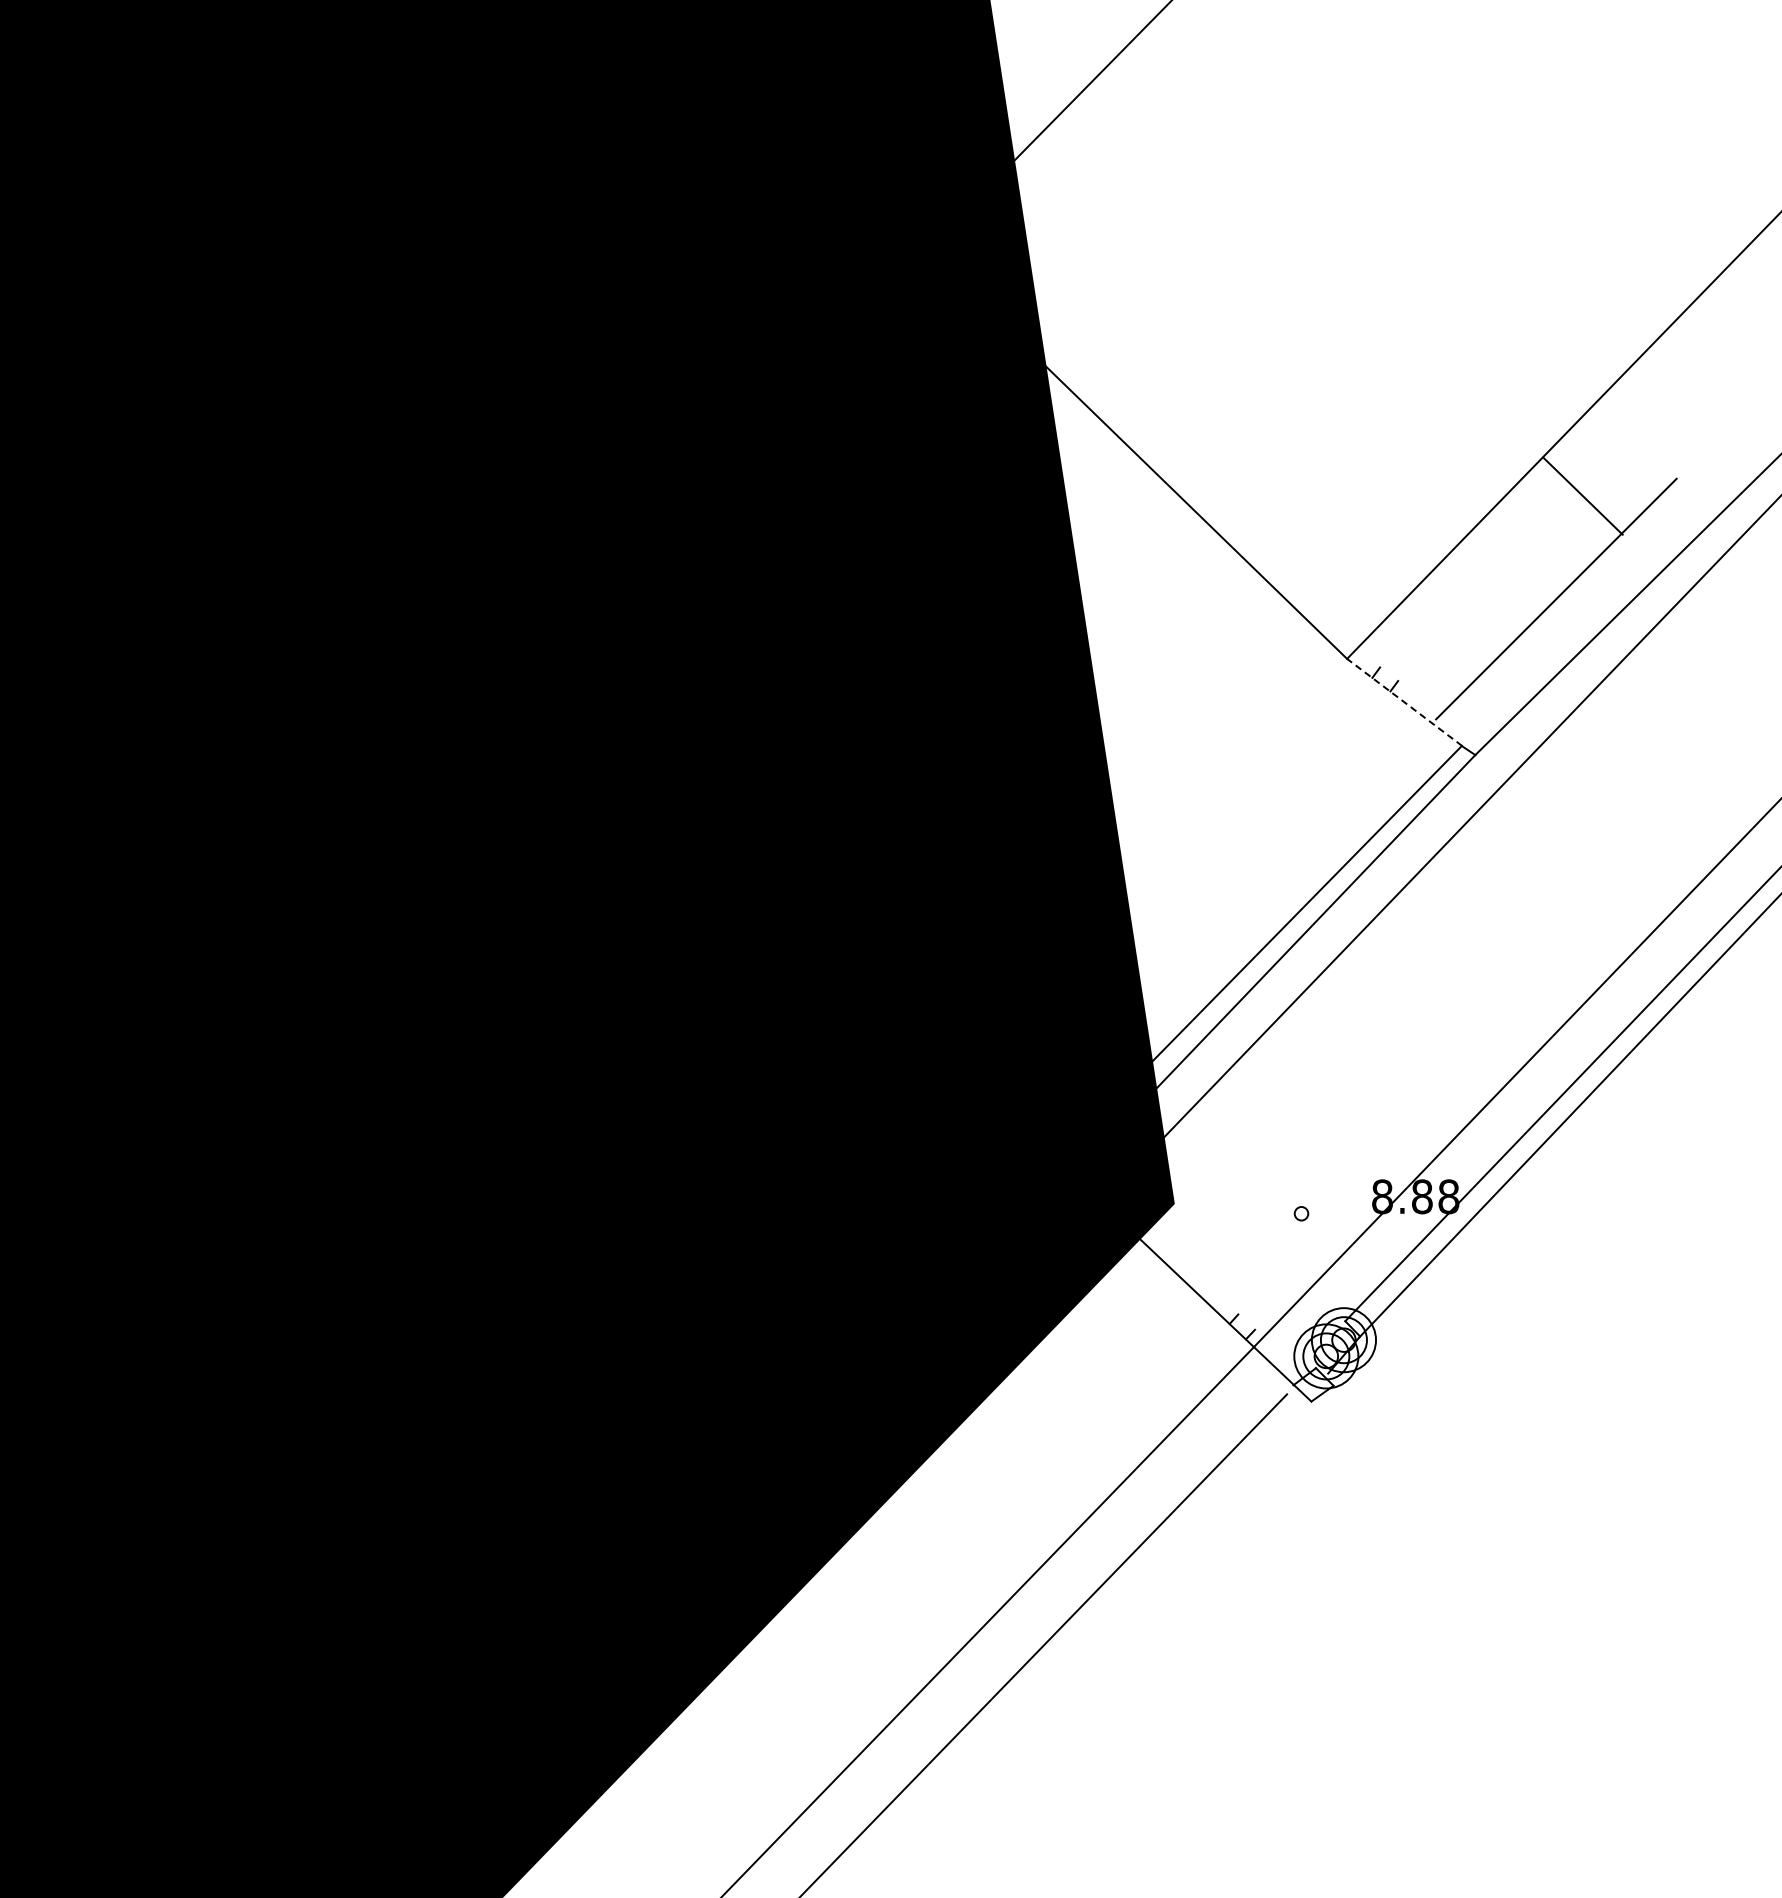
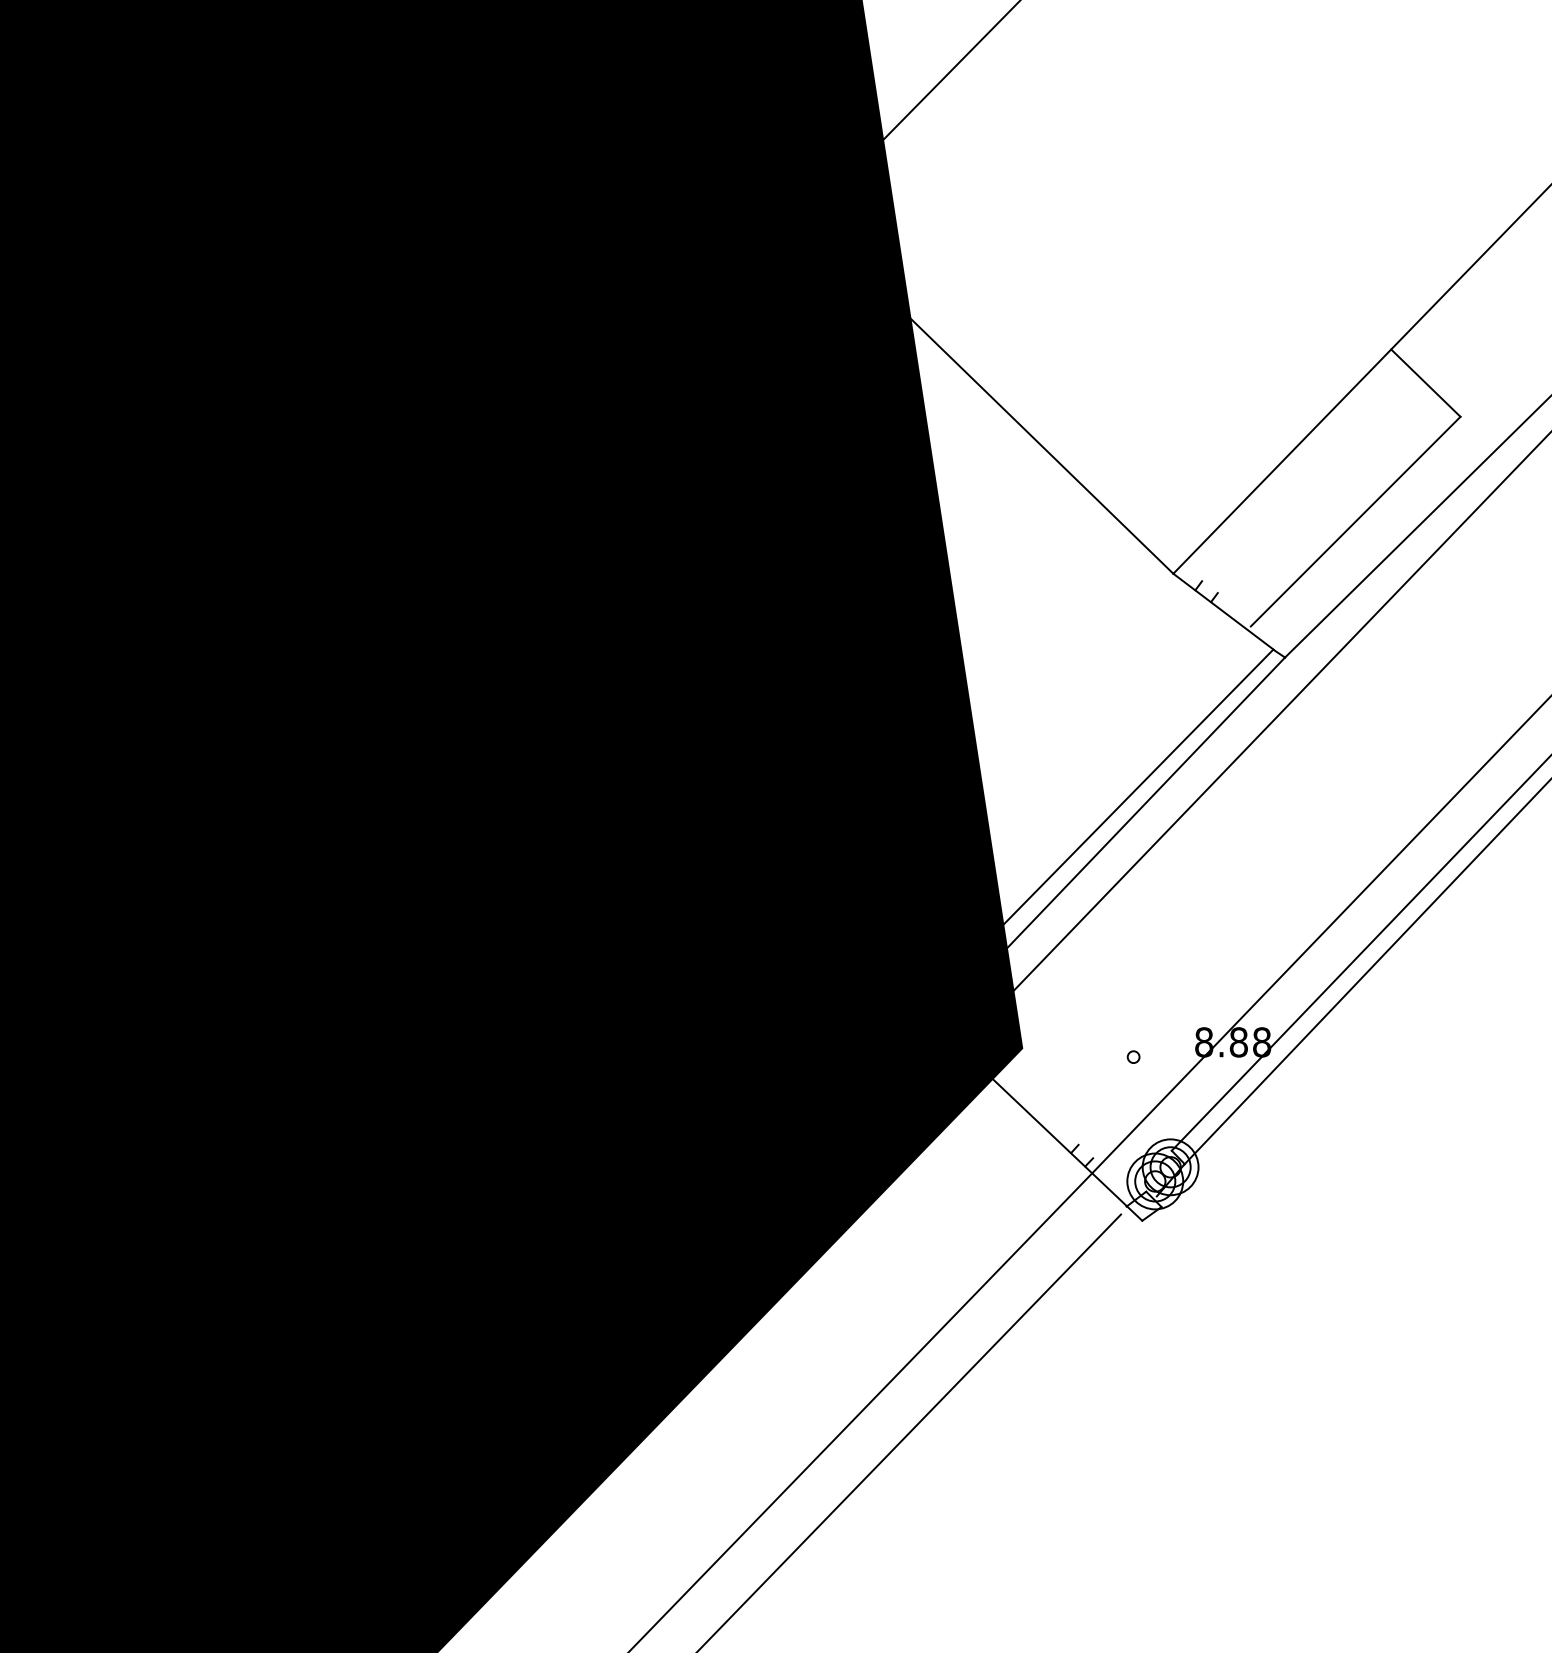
line: (1582, 495) -> (1425, 382), moved
line: (1404, 702) -> (1223, 611), dashed -> solid

